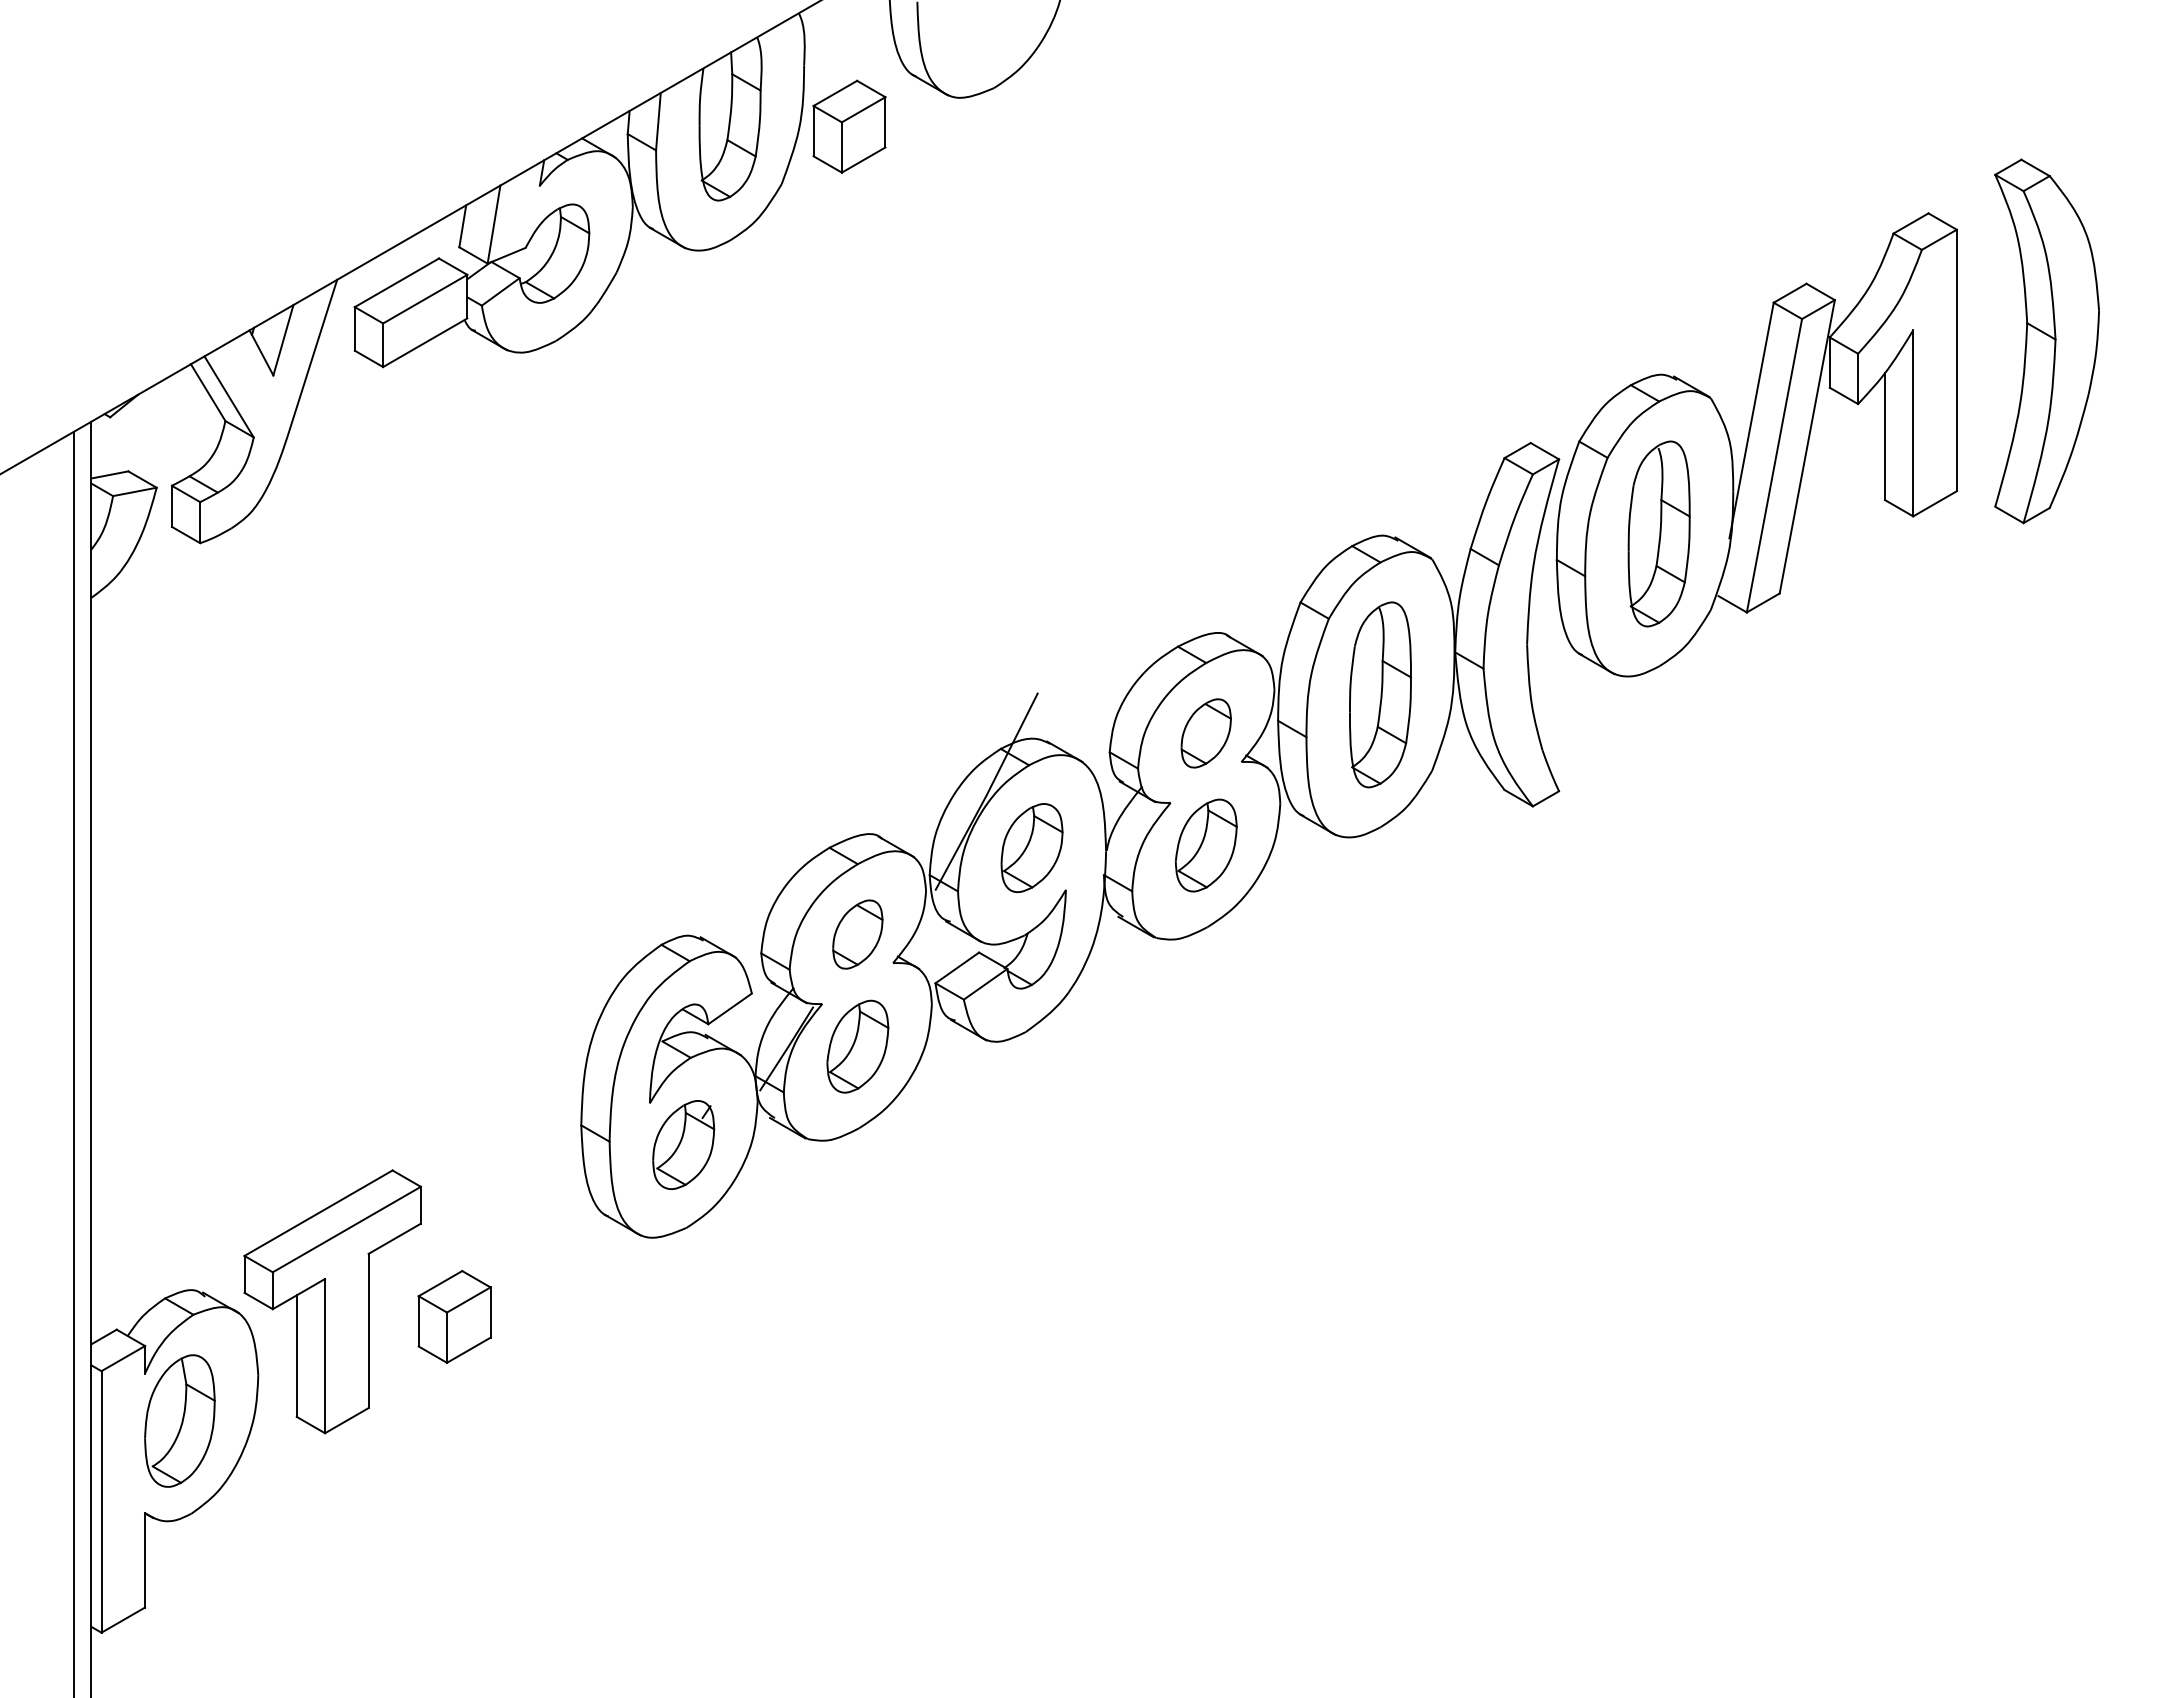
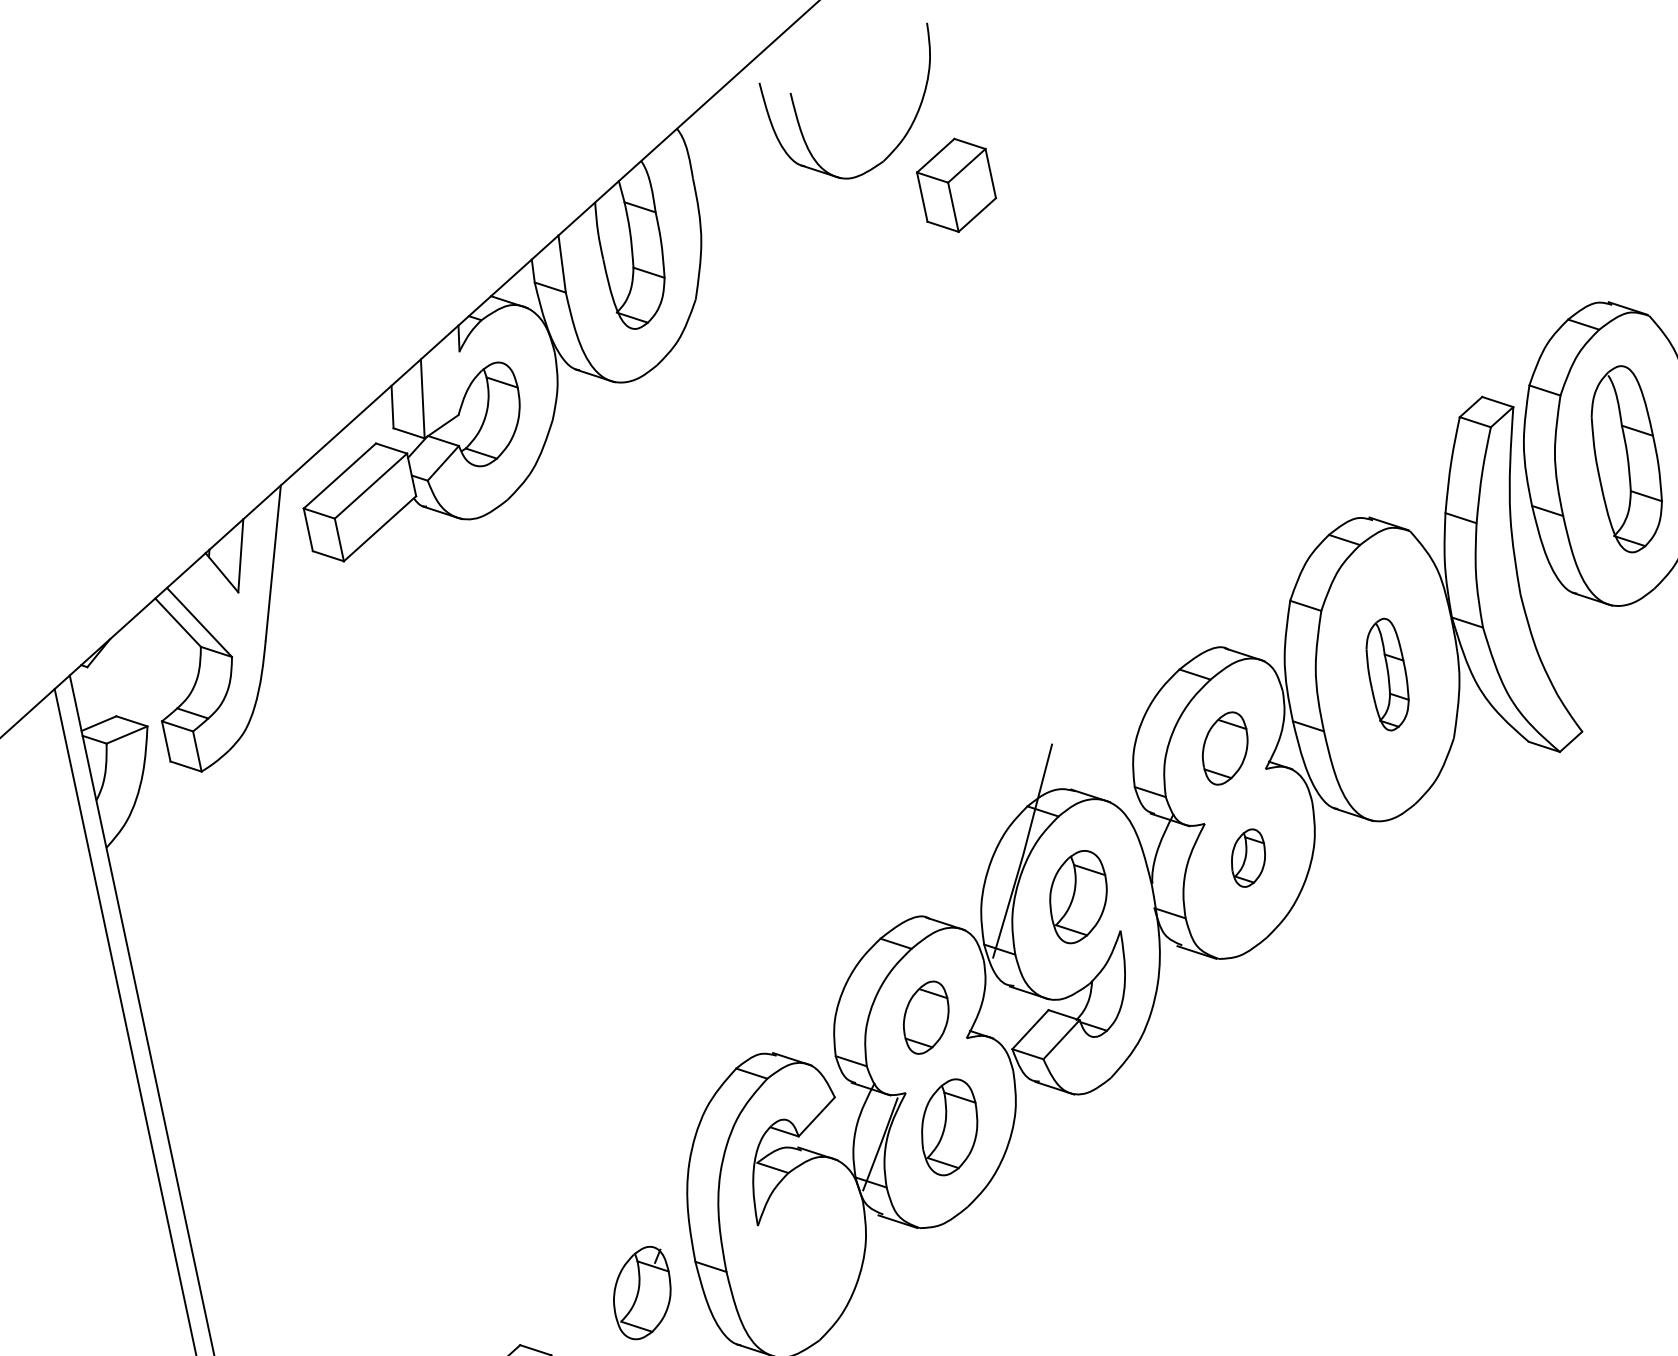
part: (849, 126) -> (956, 185), moved
part: (1380, 694) -> (1387, 674), size x0.6
part: (1205, 845) -> (1247, 858), size x0.6
part: (683, 1144) -> (641, 1292), moved

